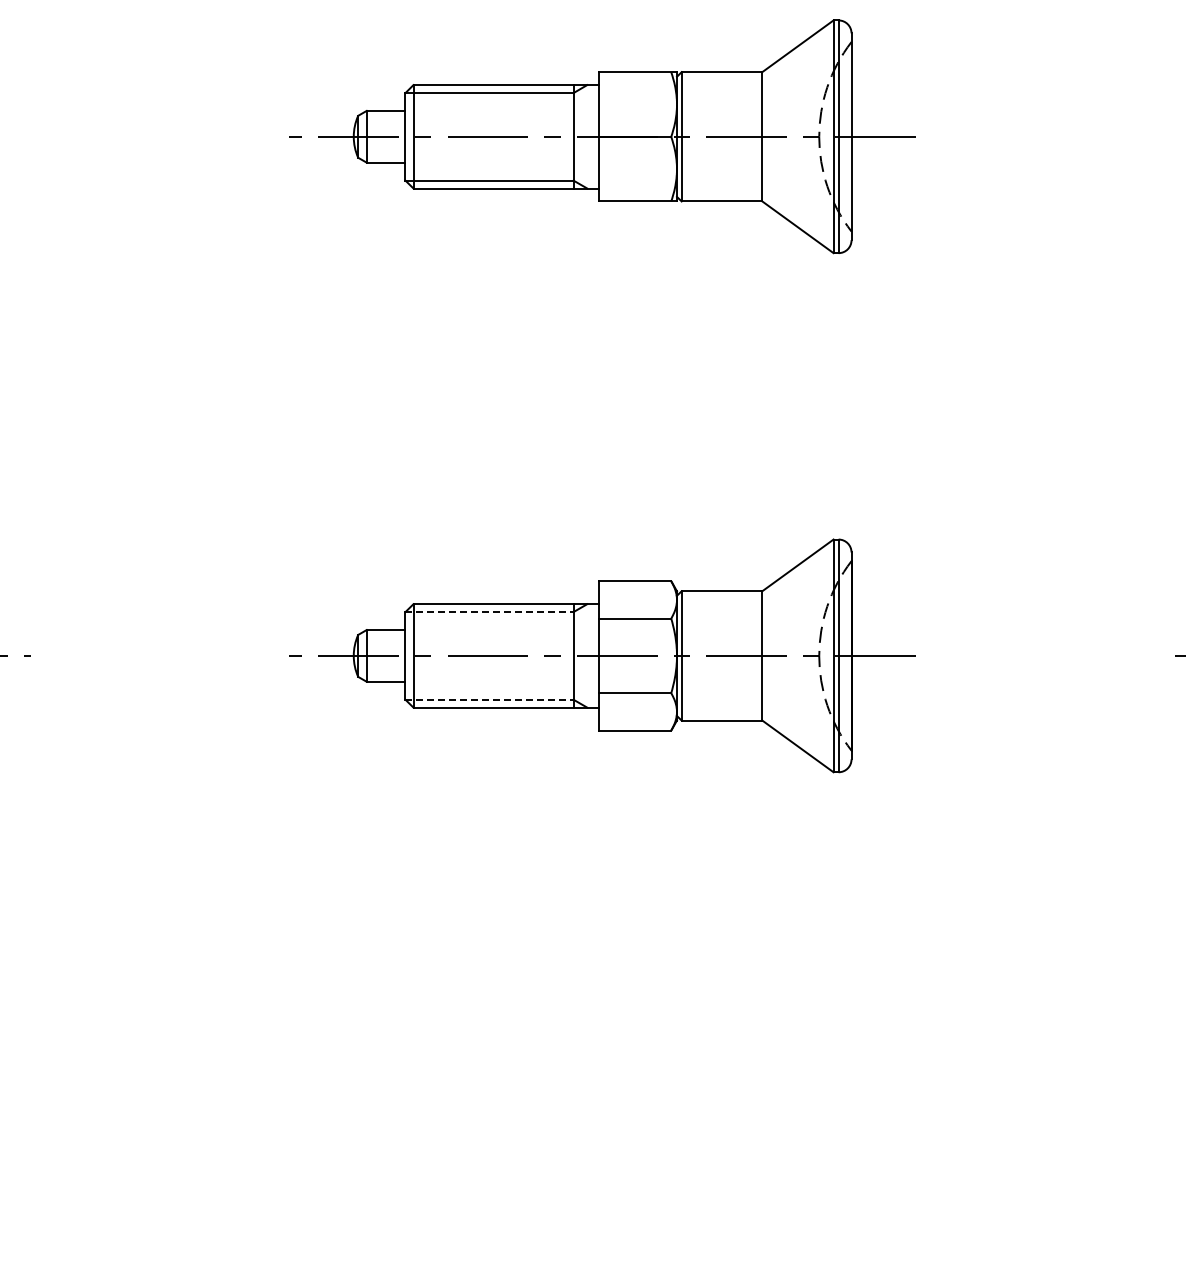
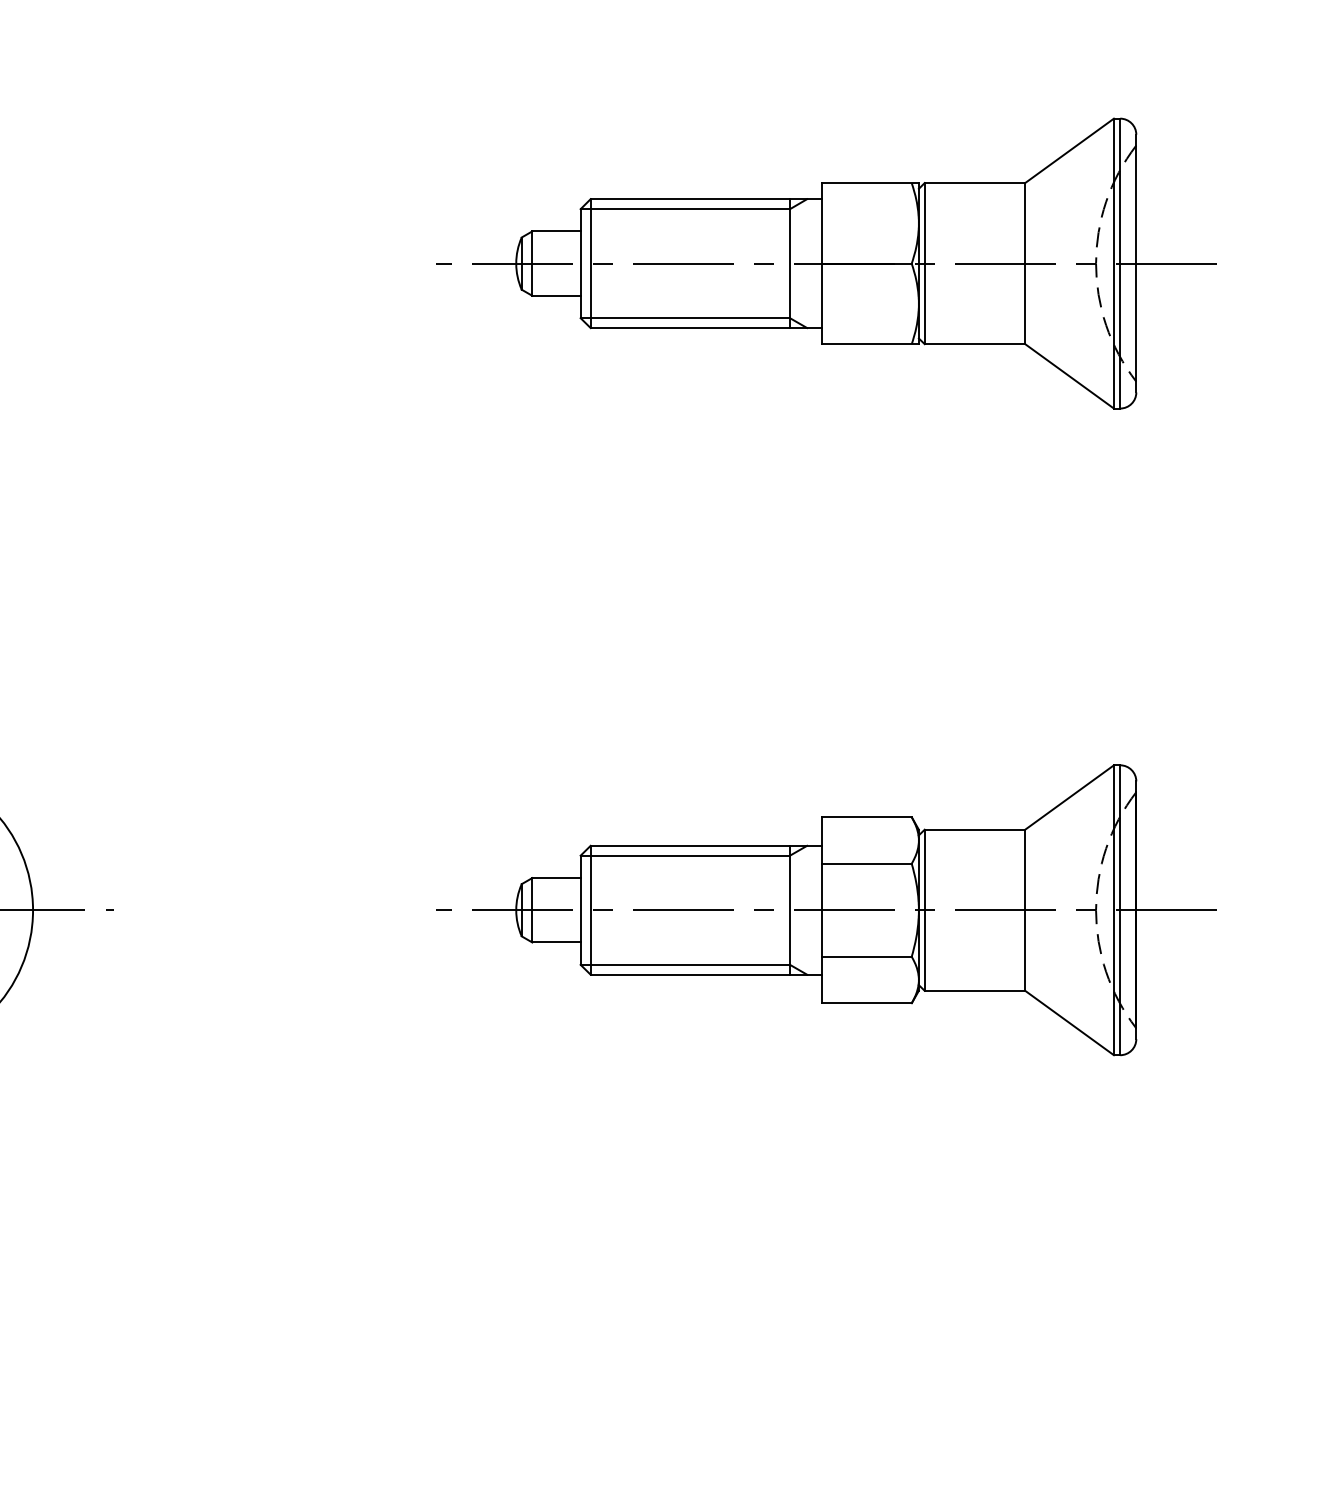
line: (490, 612) -> (686, 856), dashed -> solid
line: (490, 699) -> (686, 964), dashed -> solid

